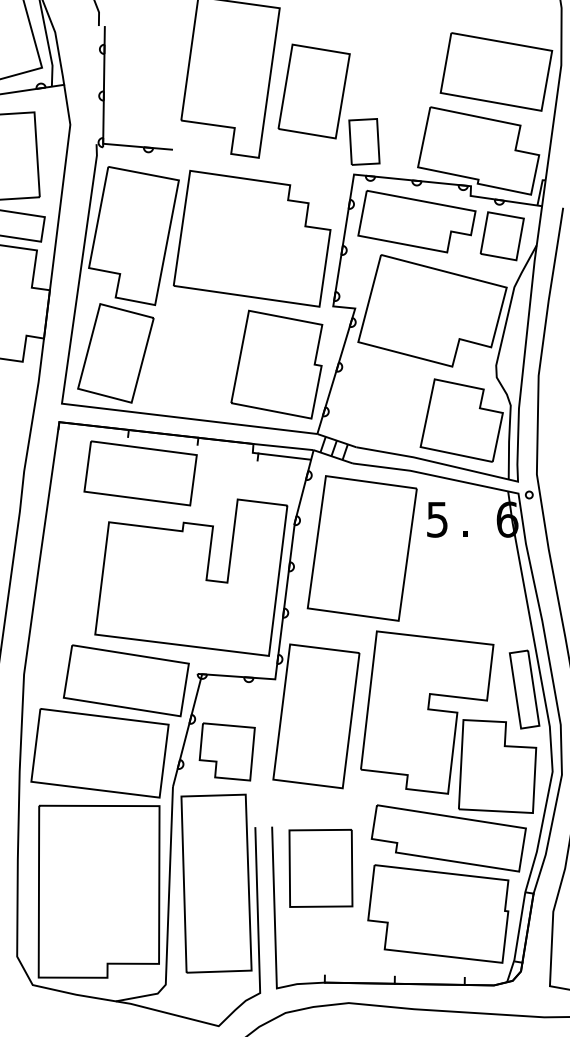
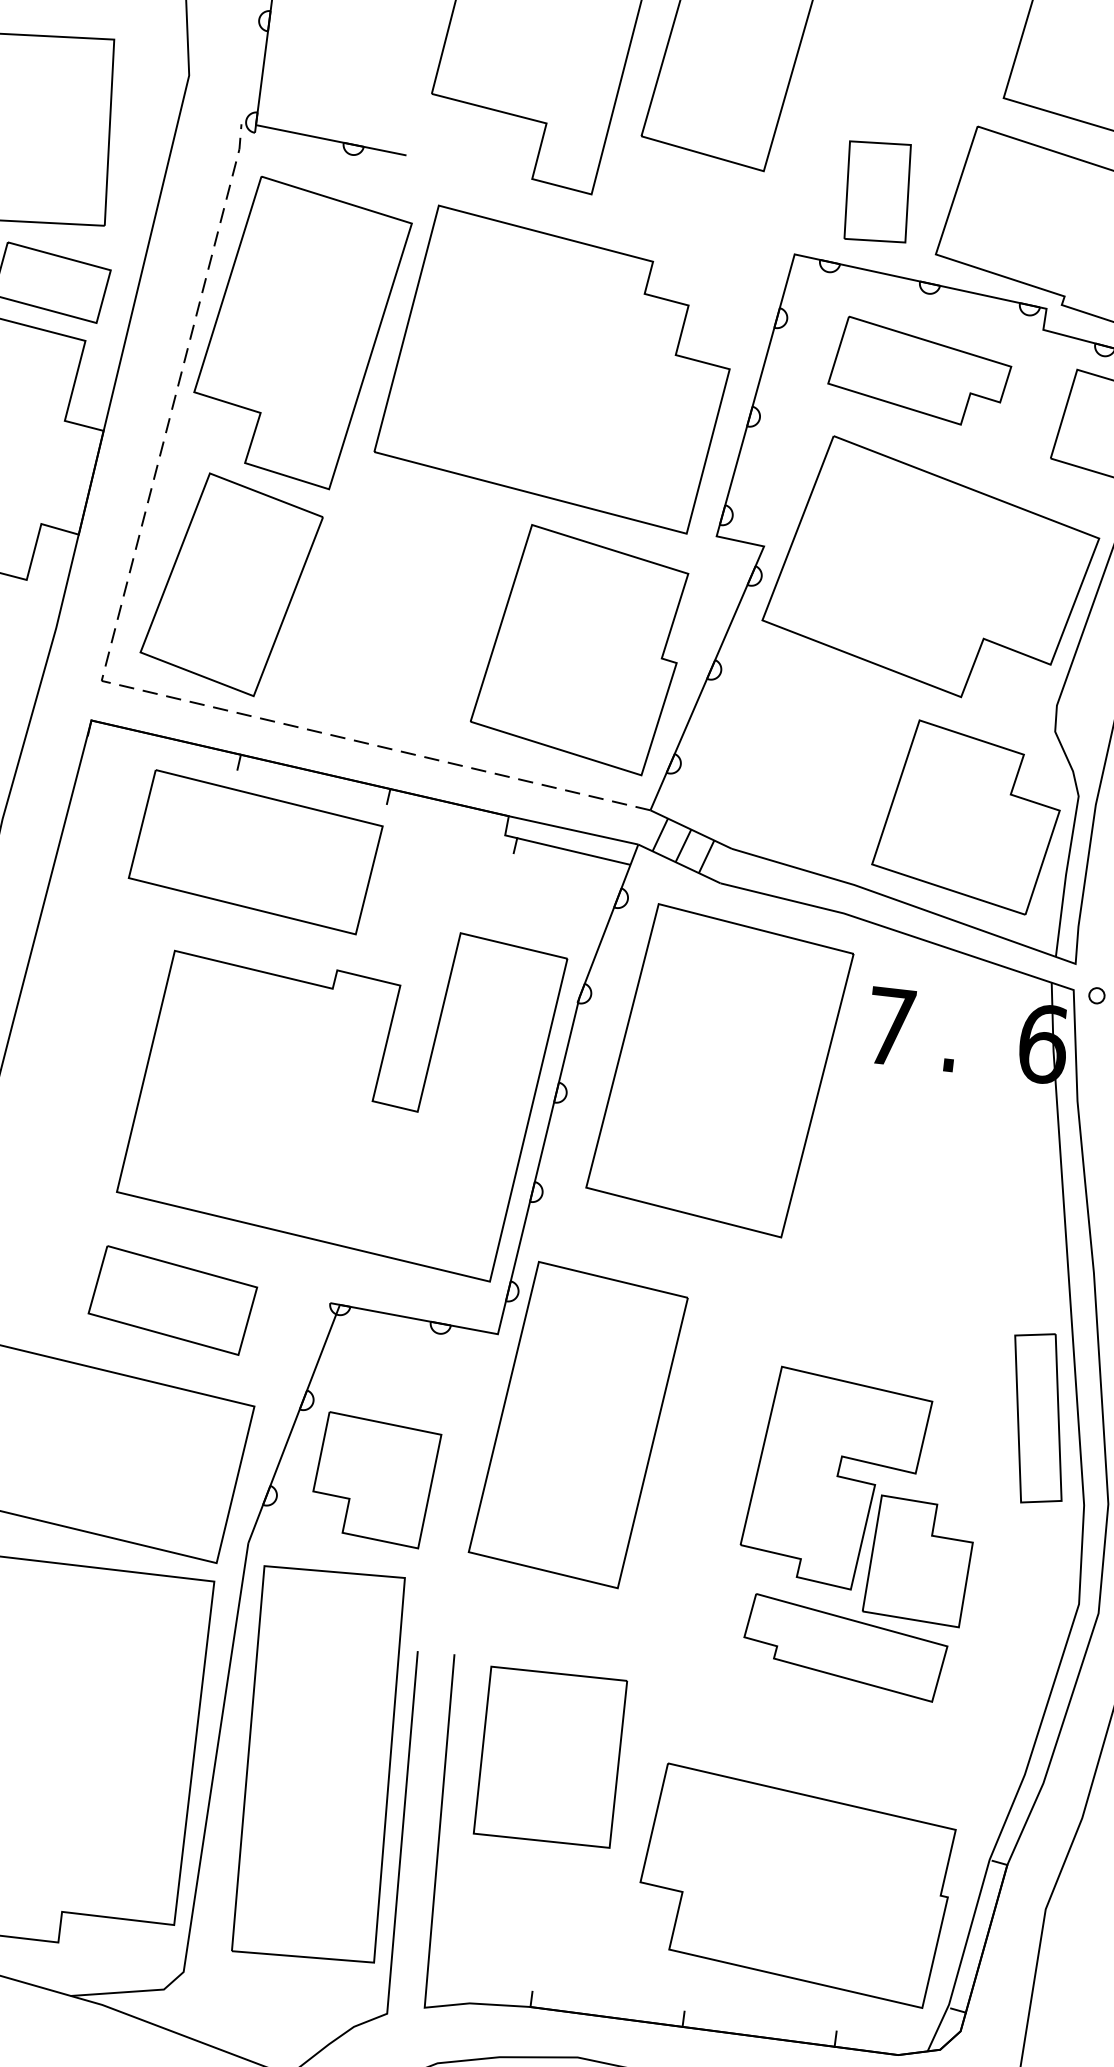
part: (364, 141) -> (877, 190), moved
part: (416, 221) -> (919, 372), size x0.7
line: (62, 400) -> (103, 674), solid -> dashed
text: (437, 519) -> (890, 1026), 5 -> 7
part: (125, 680) -> (171, 1299), size x0.6
part: (448, 751) -> (857, 1534), size x0.6

